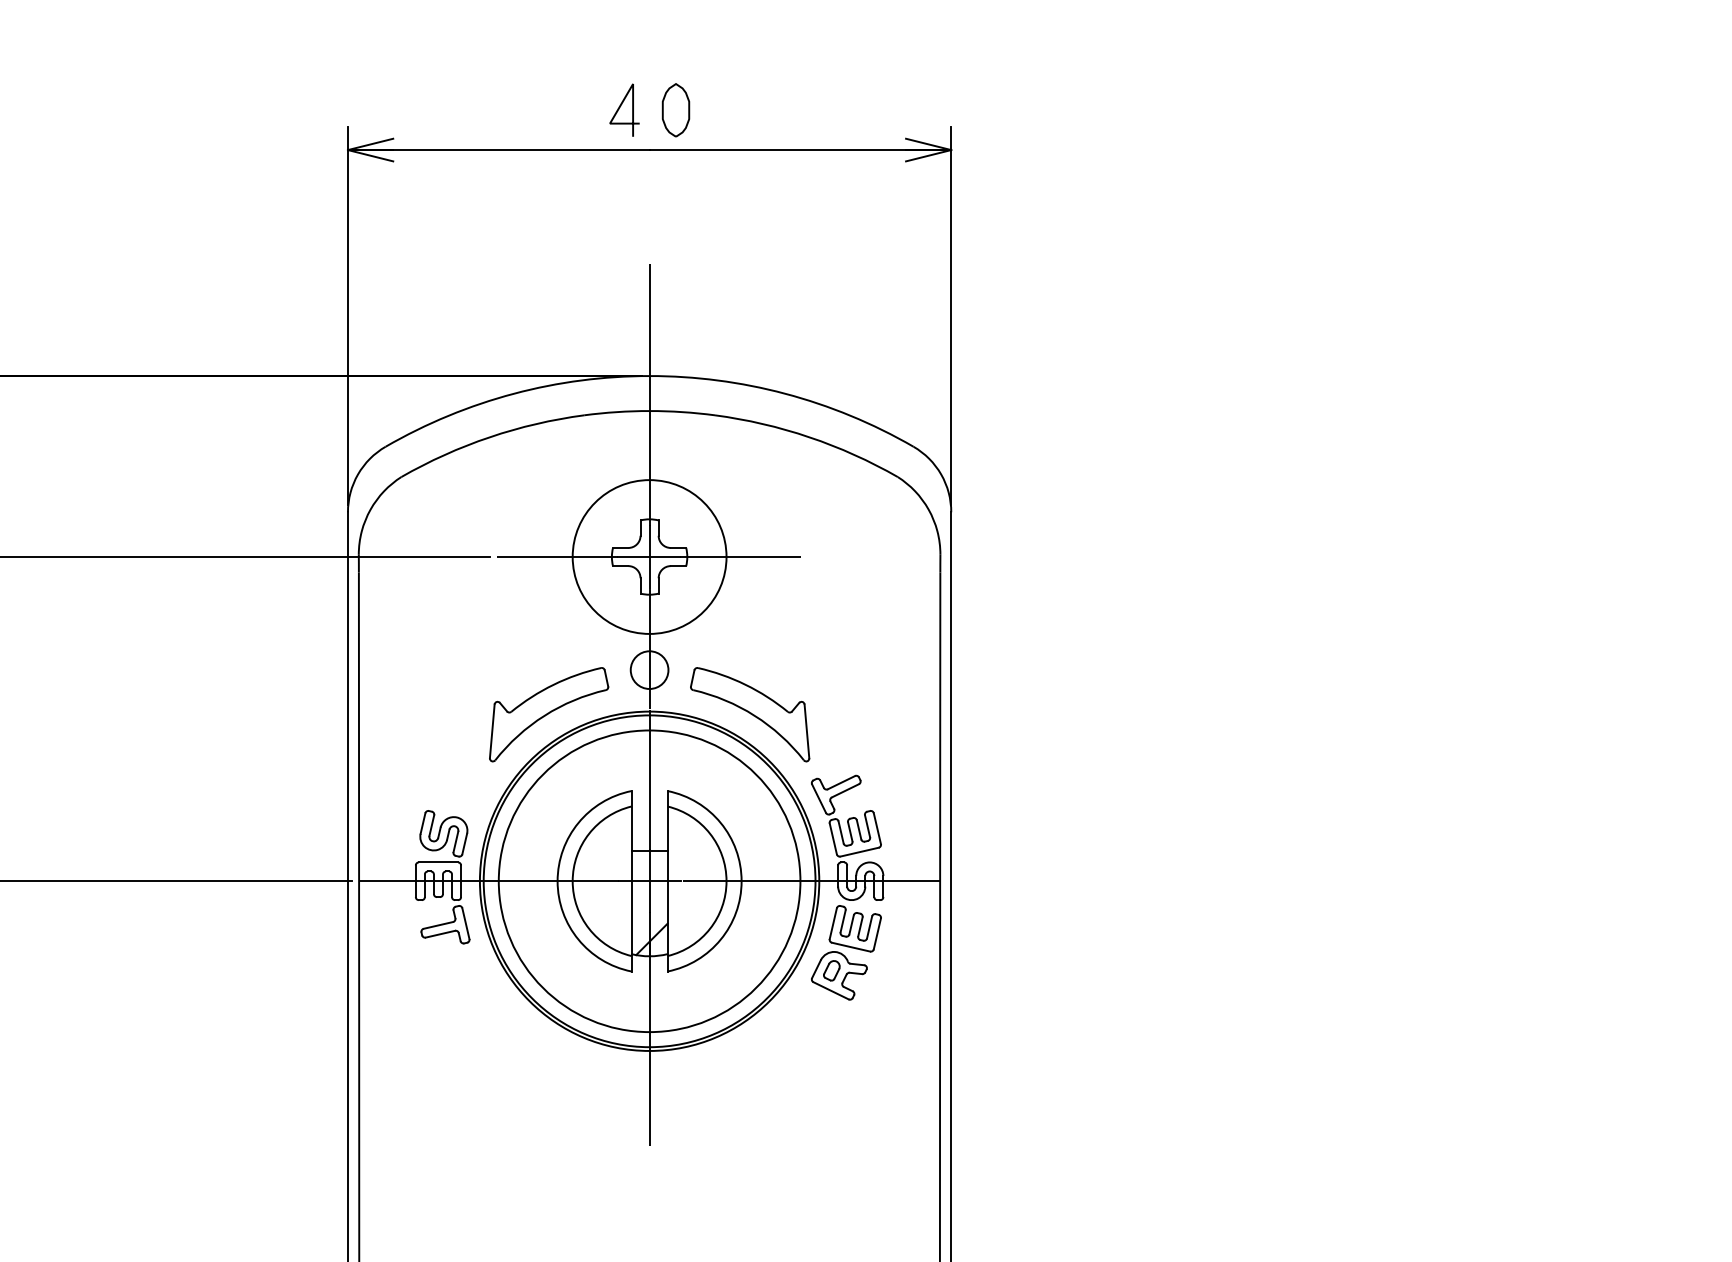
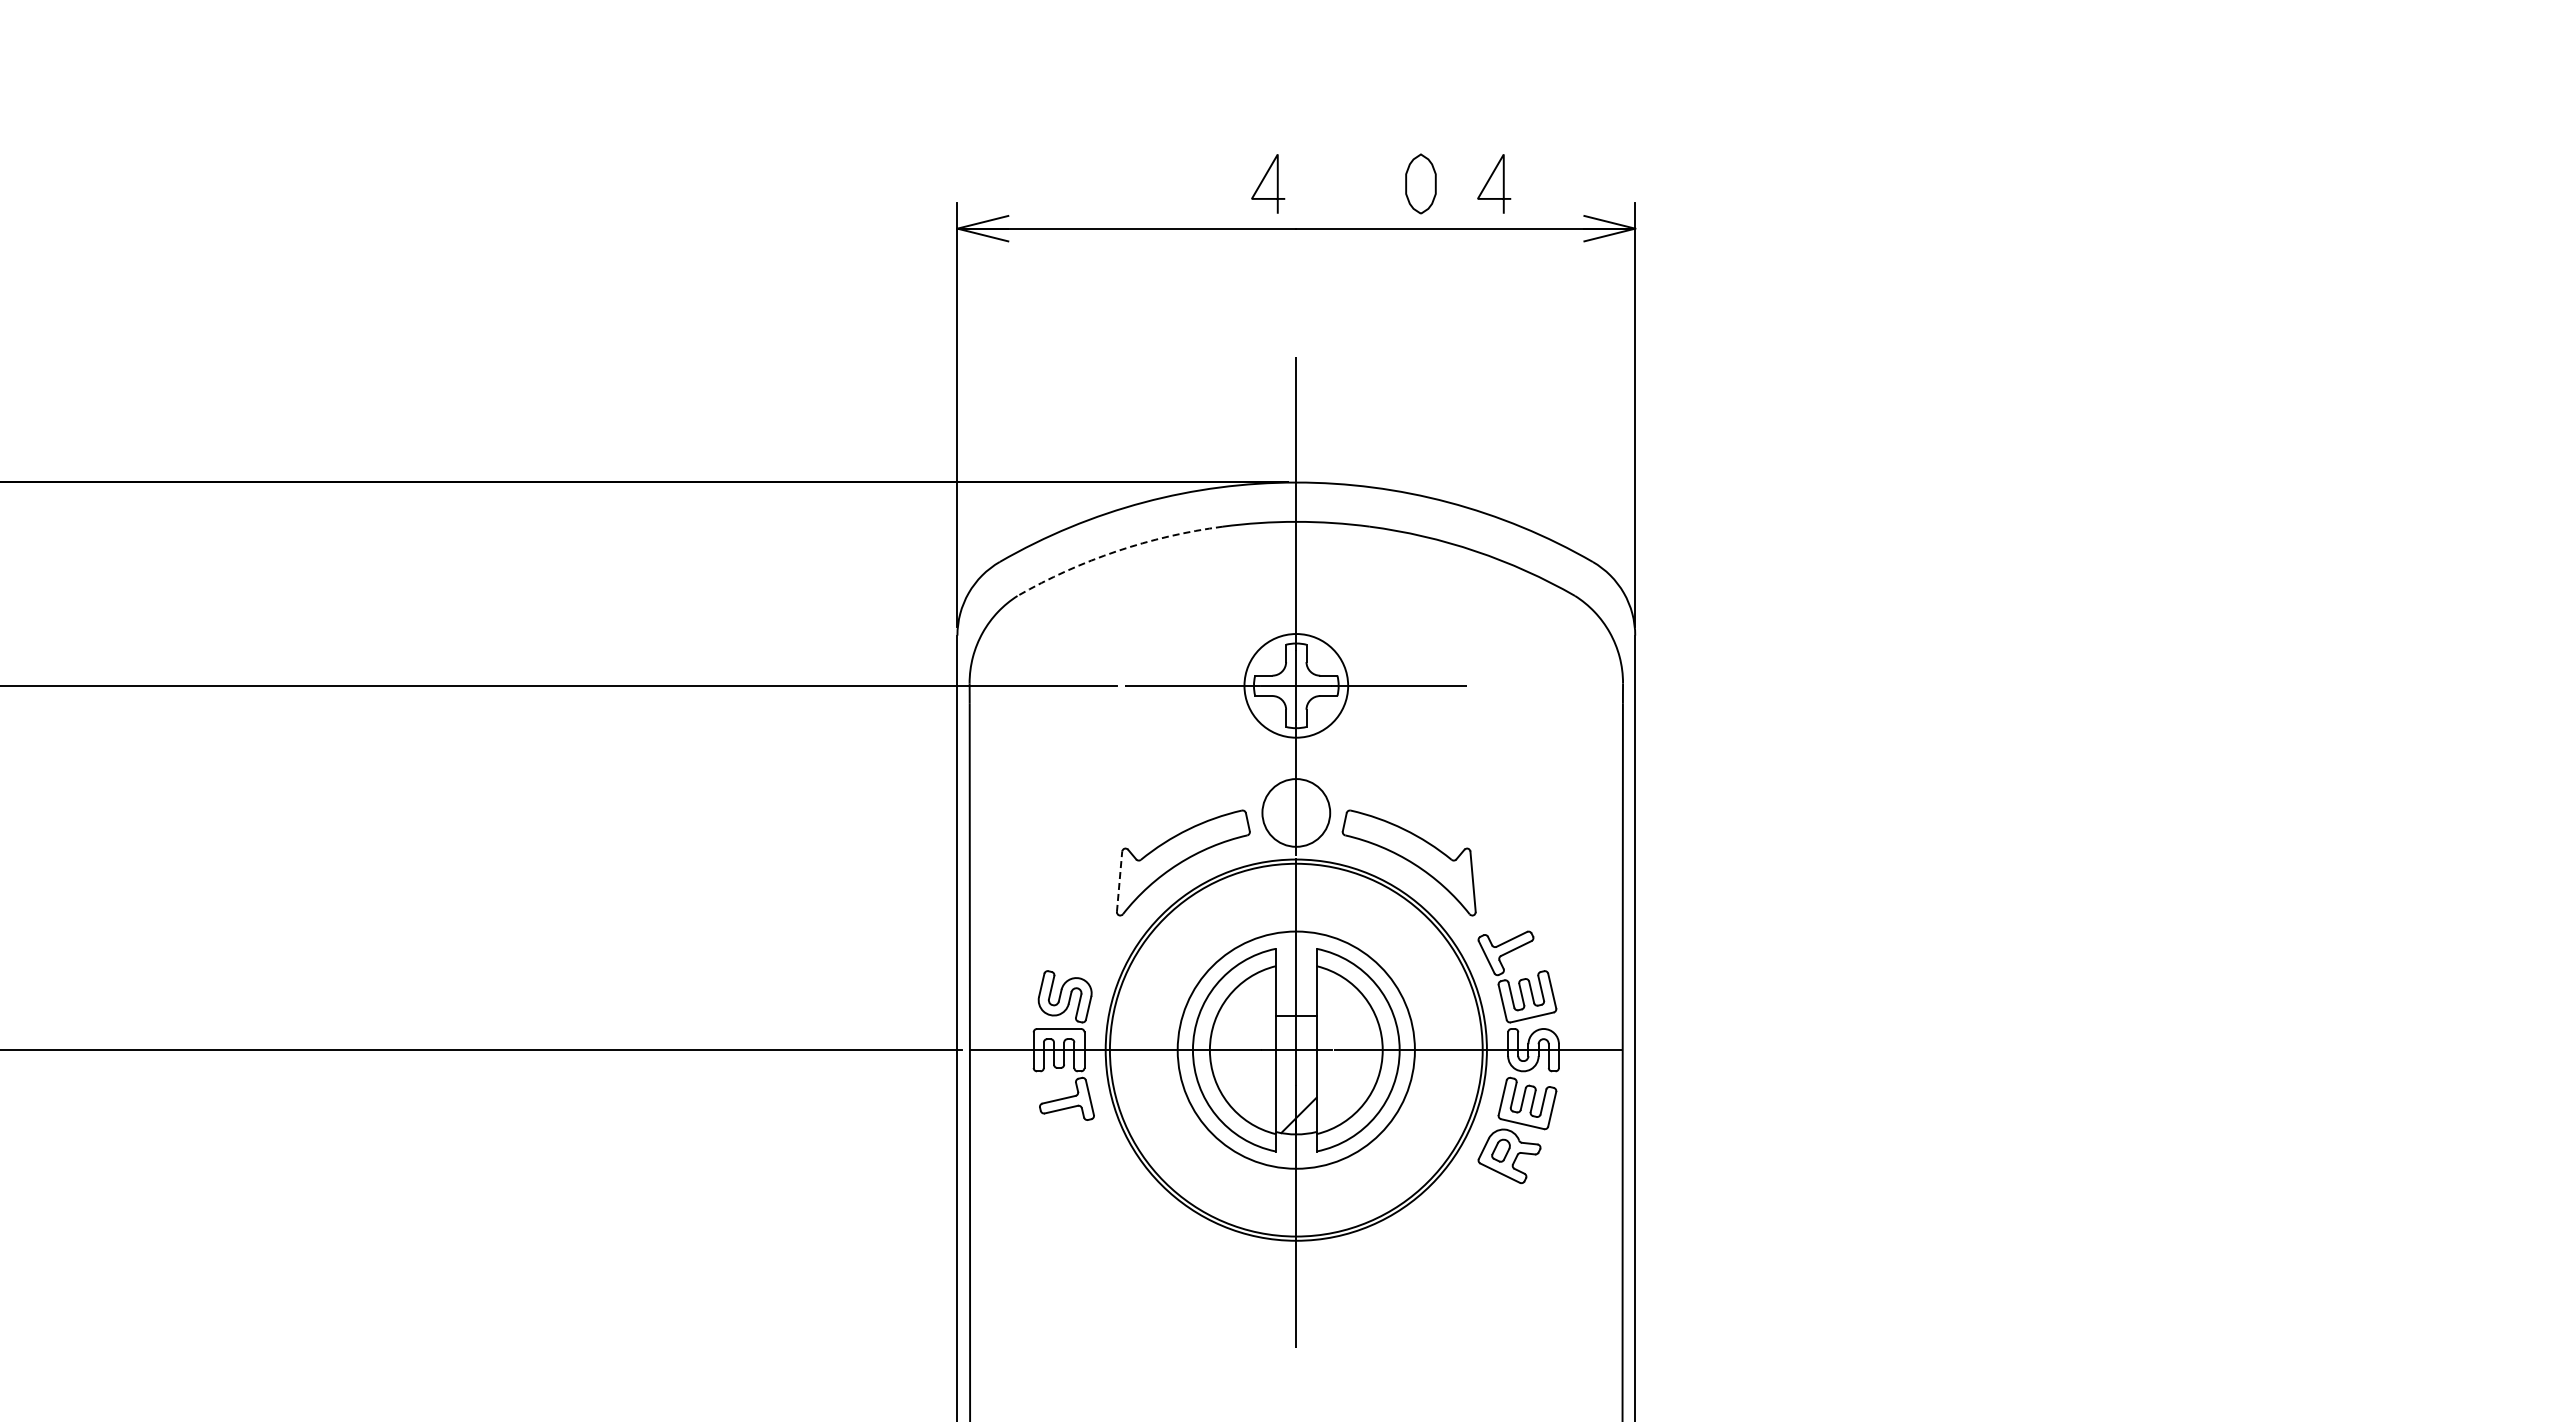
line: (821, 108) -> (1489, 181), added
part: (675, 109) -> (1420, 183), moved
arc: (489, 437) -> (1116, 551), solid -> dashed
circle: (648, 556) -> (1295, 685), size x0.6
circle: (649, 669) -> (1296, 812), size x1.6
line: (492, 731) -> (1119, 881), solid -> dashed
circle: (648, 880) -> (1295, 1049), size x0.7

